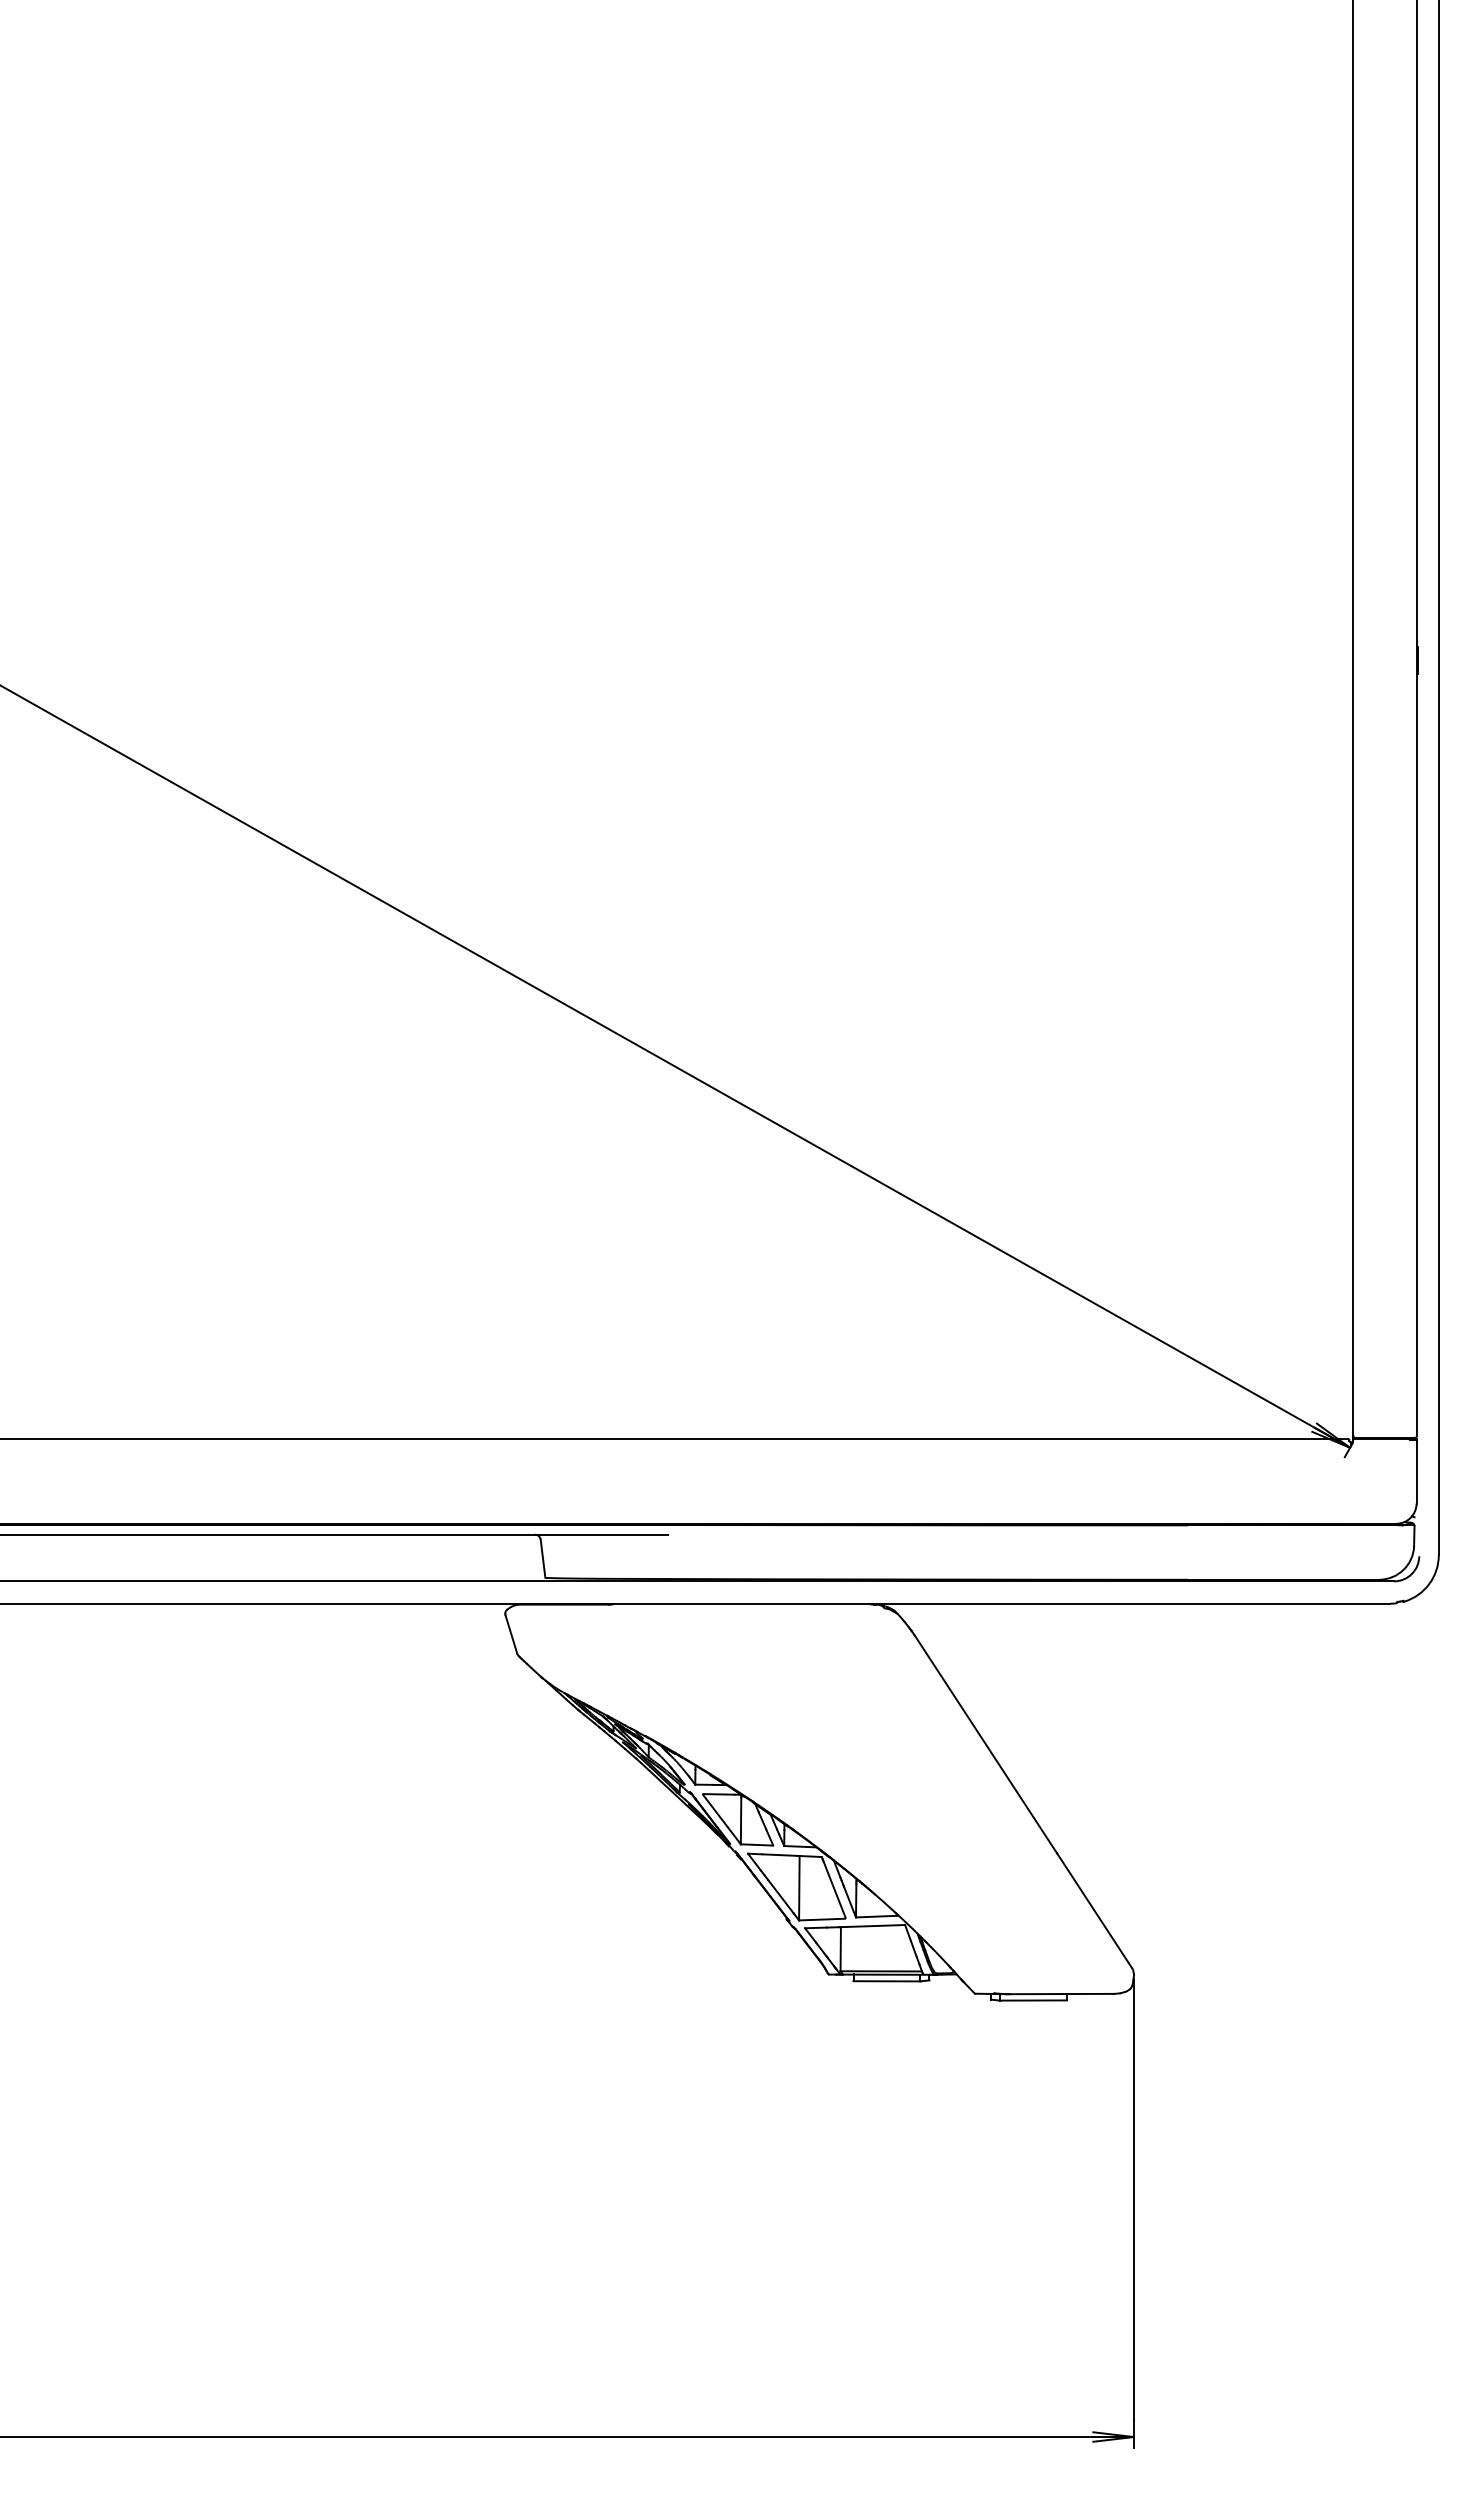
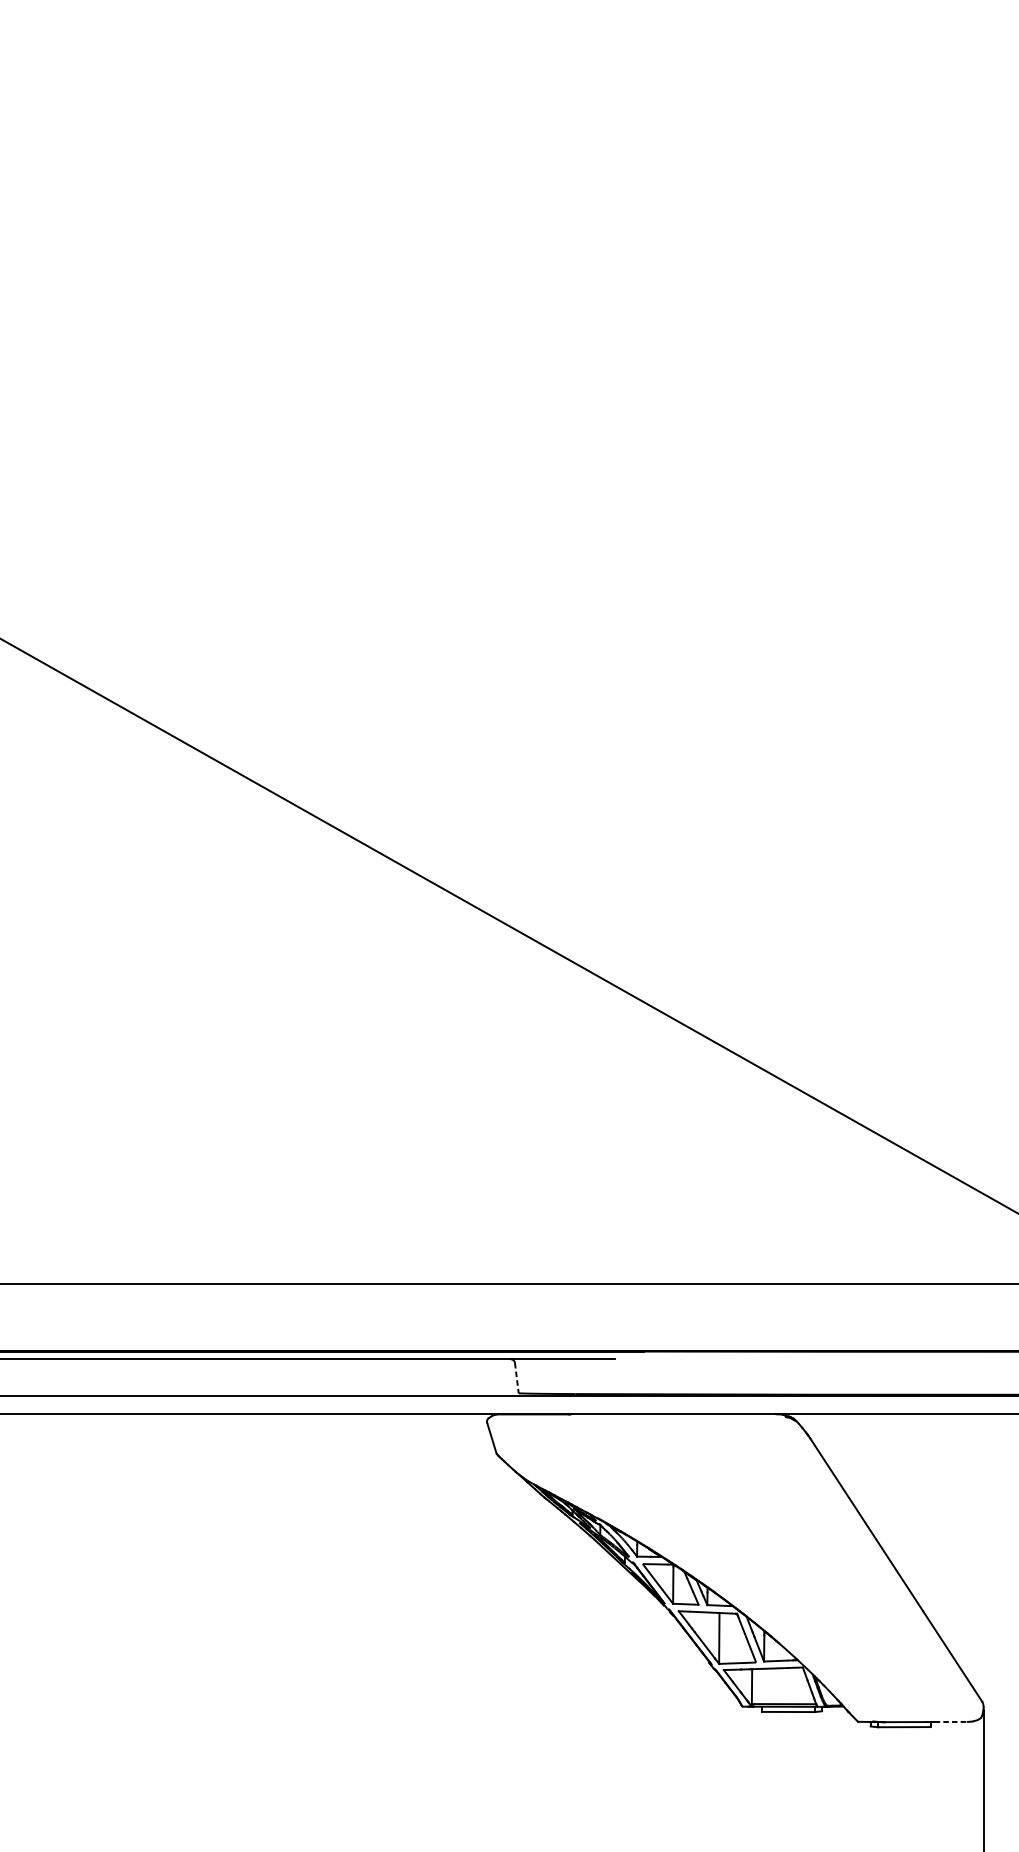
line: (543, 1559) -> (517, 1378), solid -> dashed
line: (1092, 1993) -> (950, 1721), solid -> dashed

